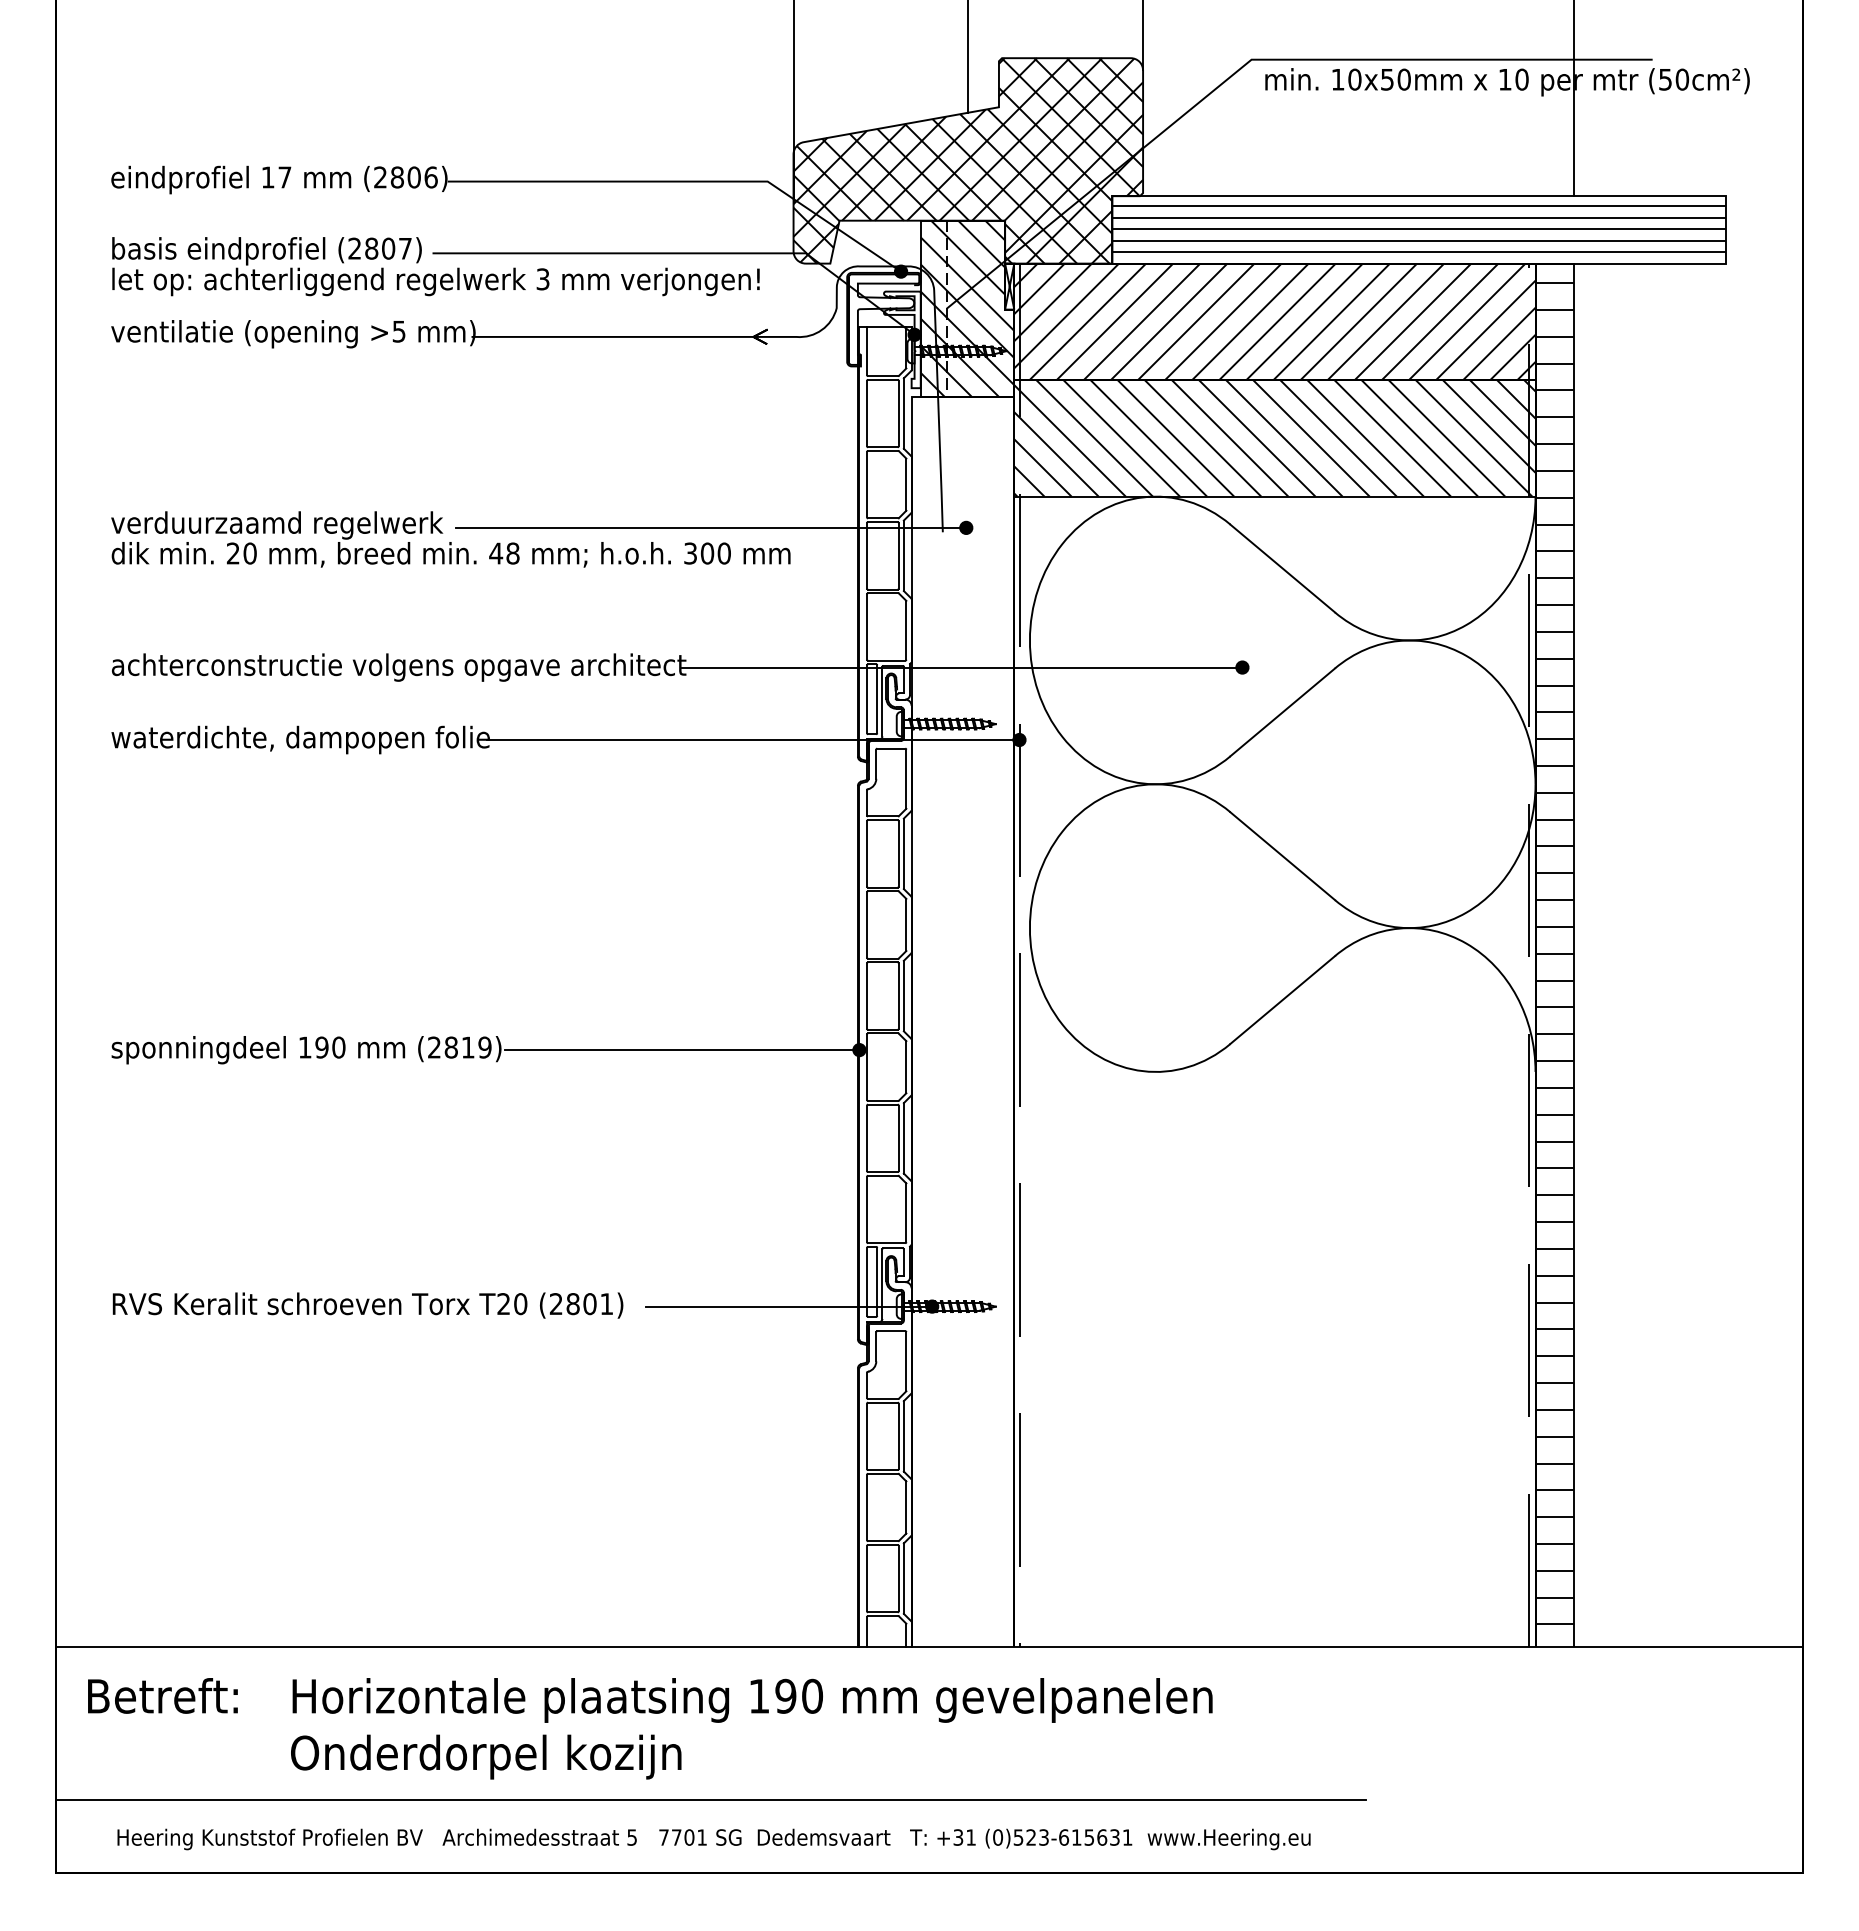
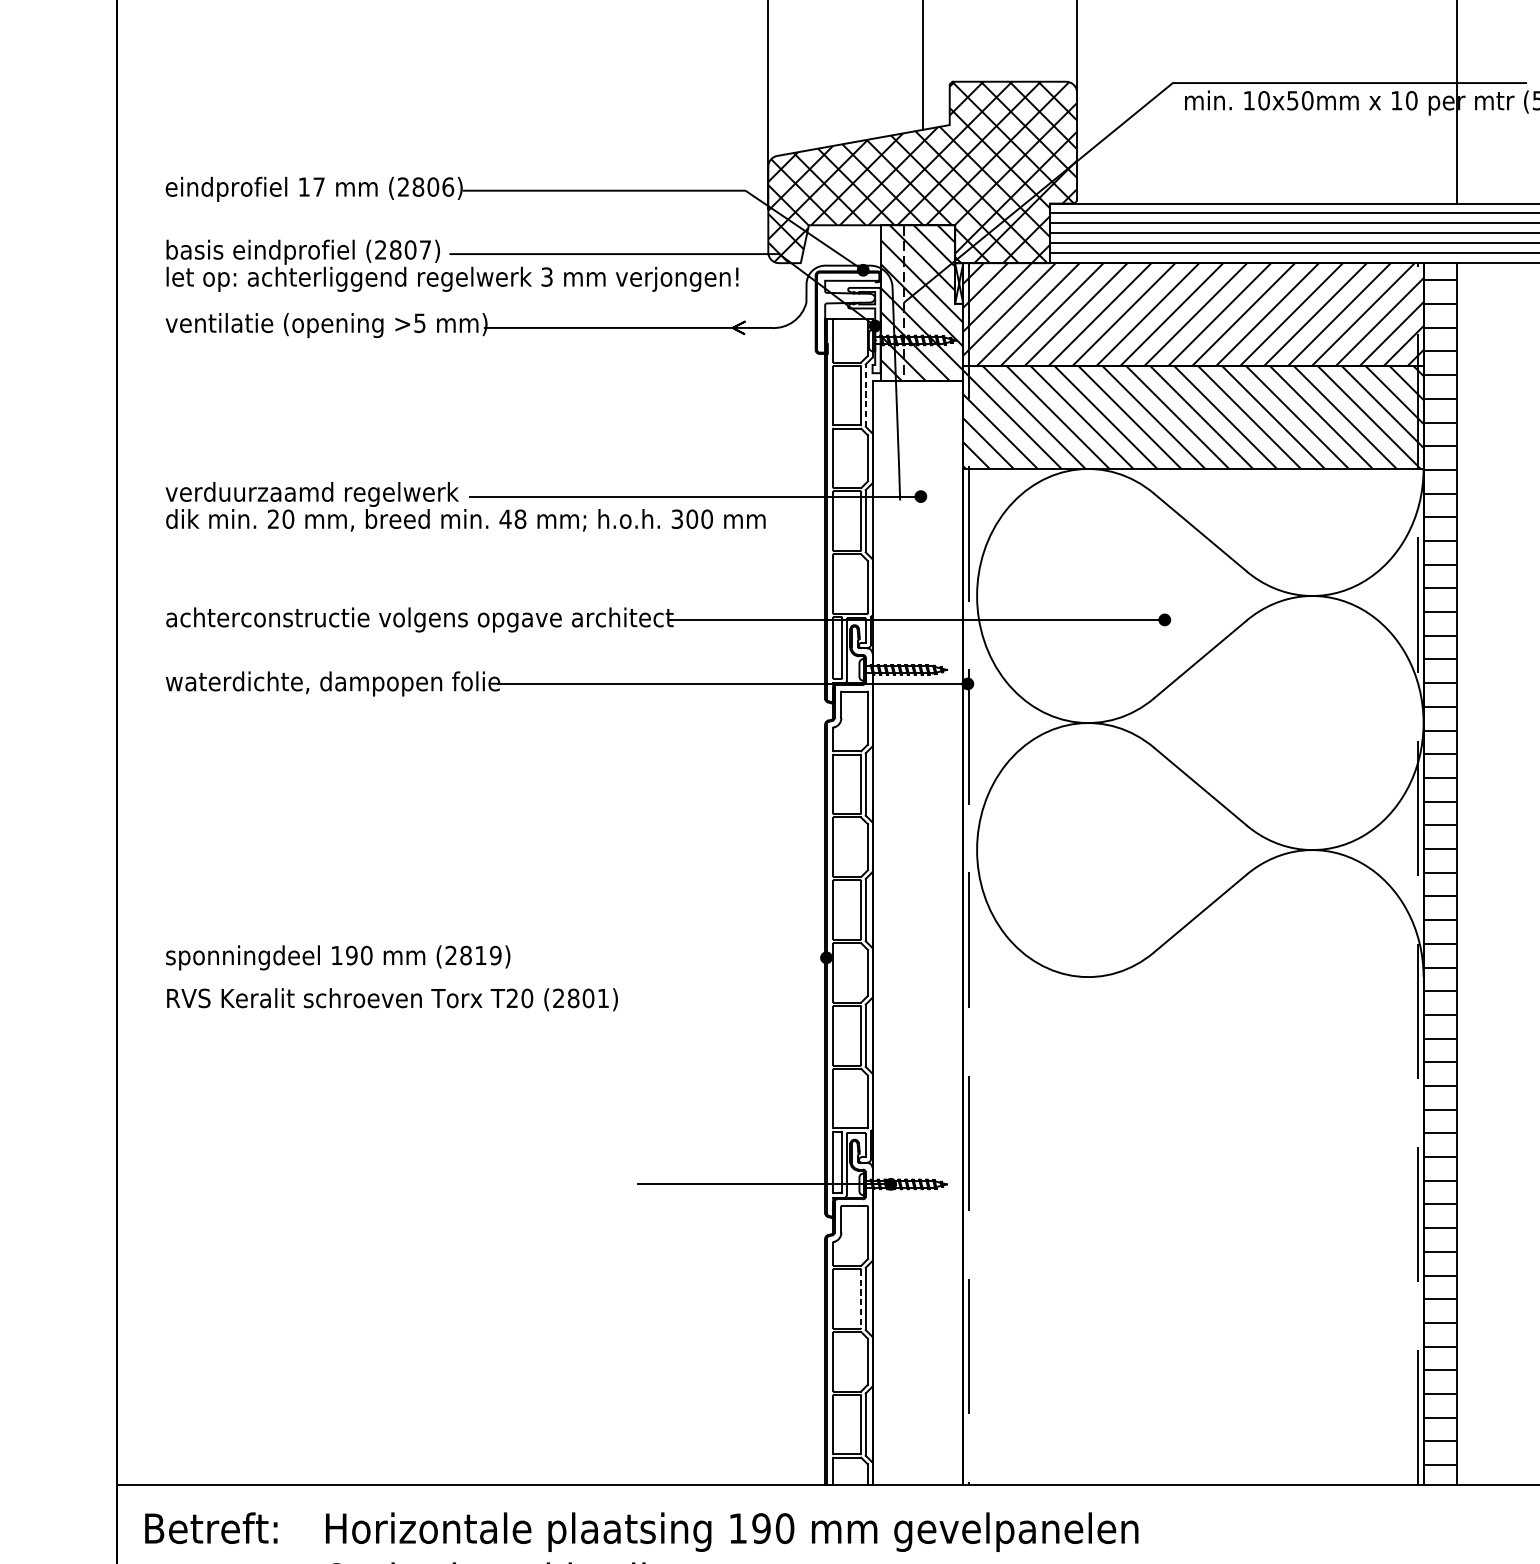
line: (903, 413) -> (865, 395), solid -> dashed
line: (681, 1050) -> (669, 958), removed
text: (367, 1305) -> (392, 999), moved
line: (898, 1436) -> (860, 1299), solid -> dashed

